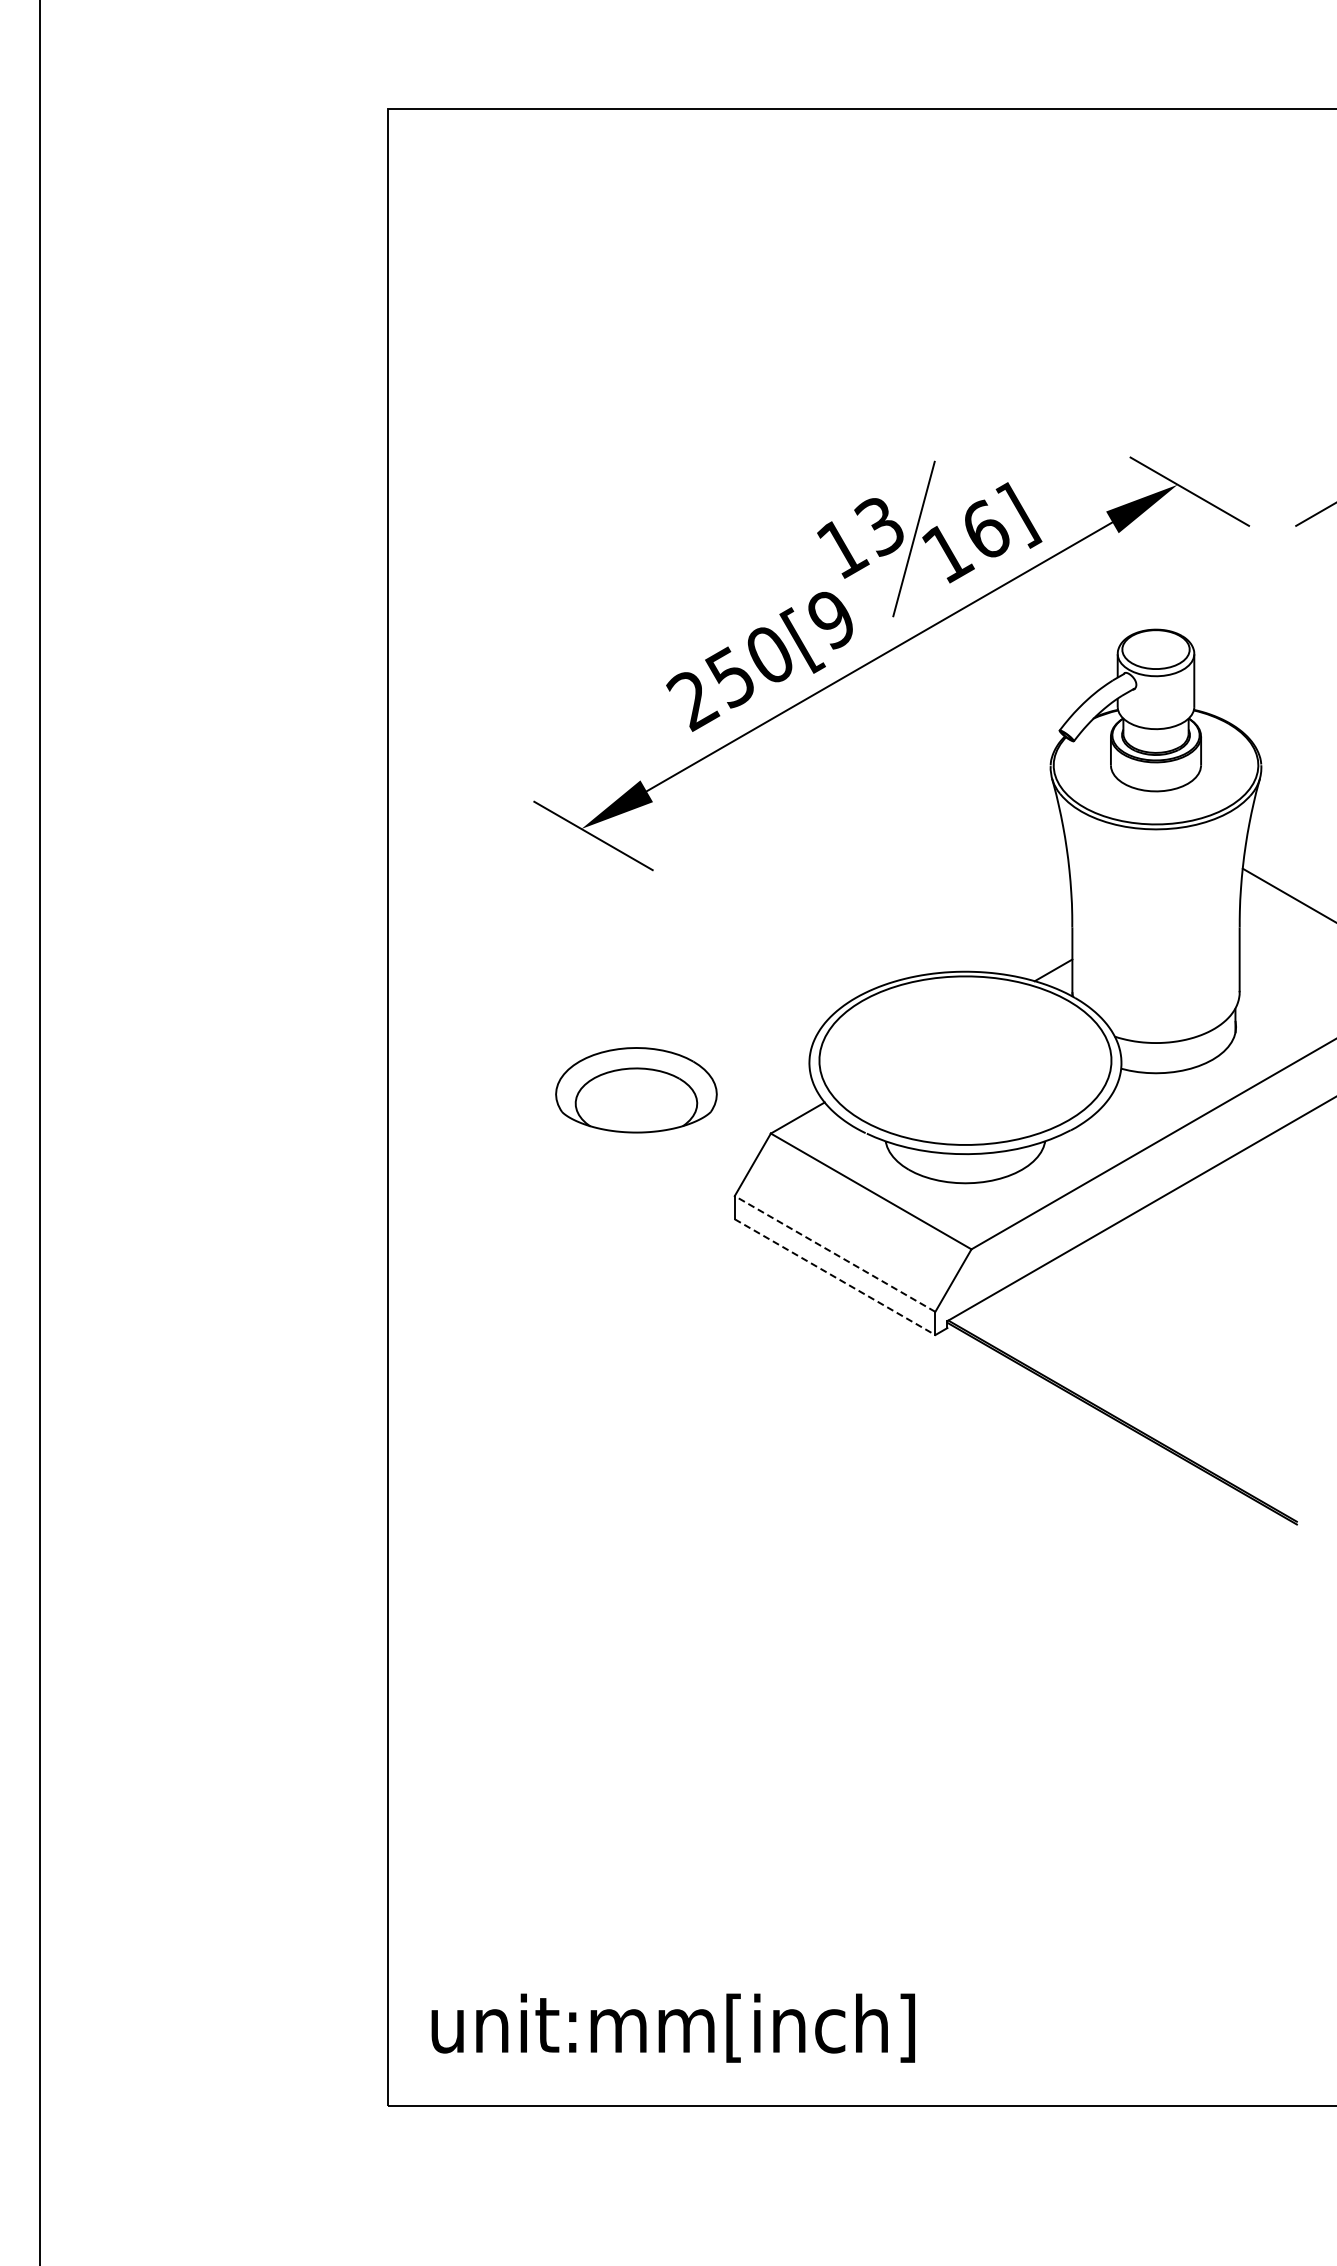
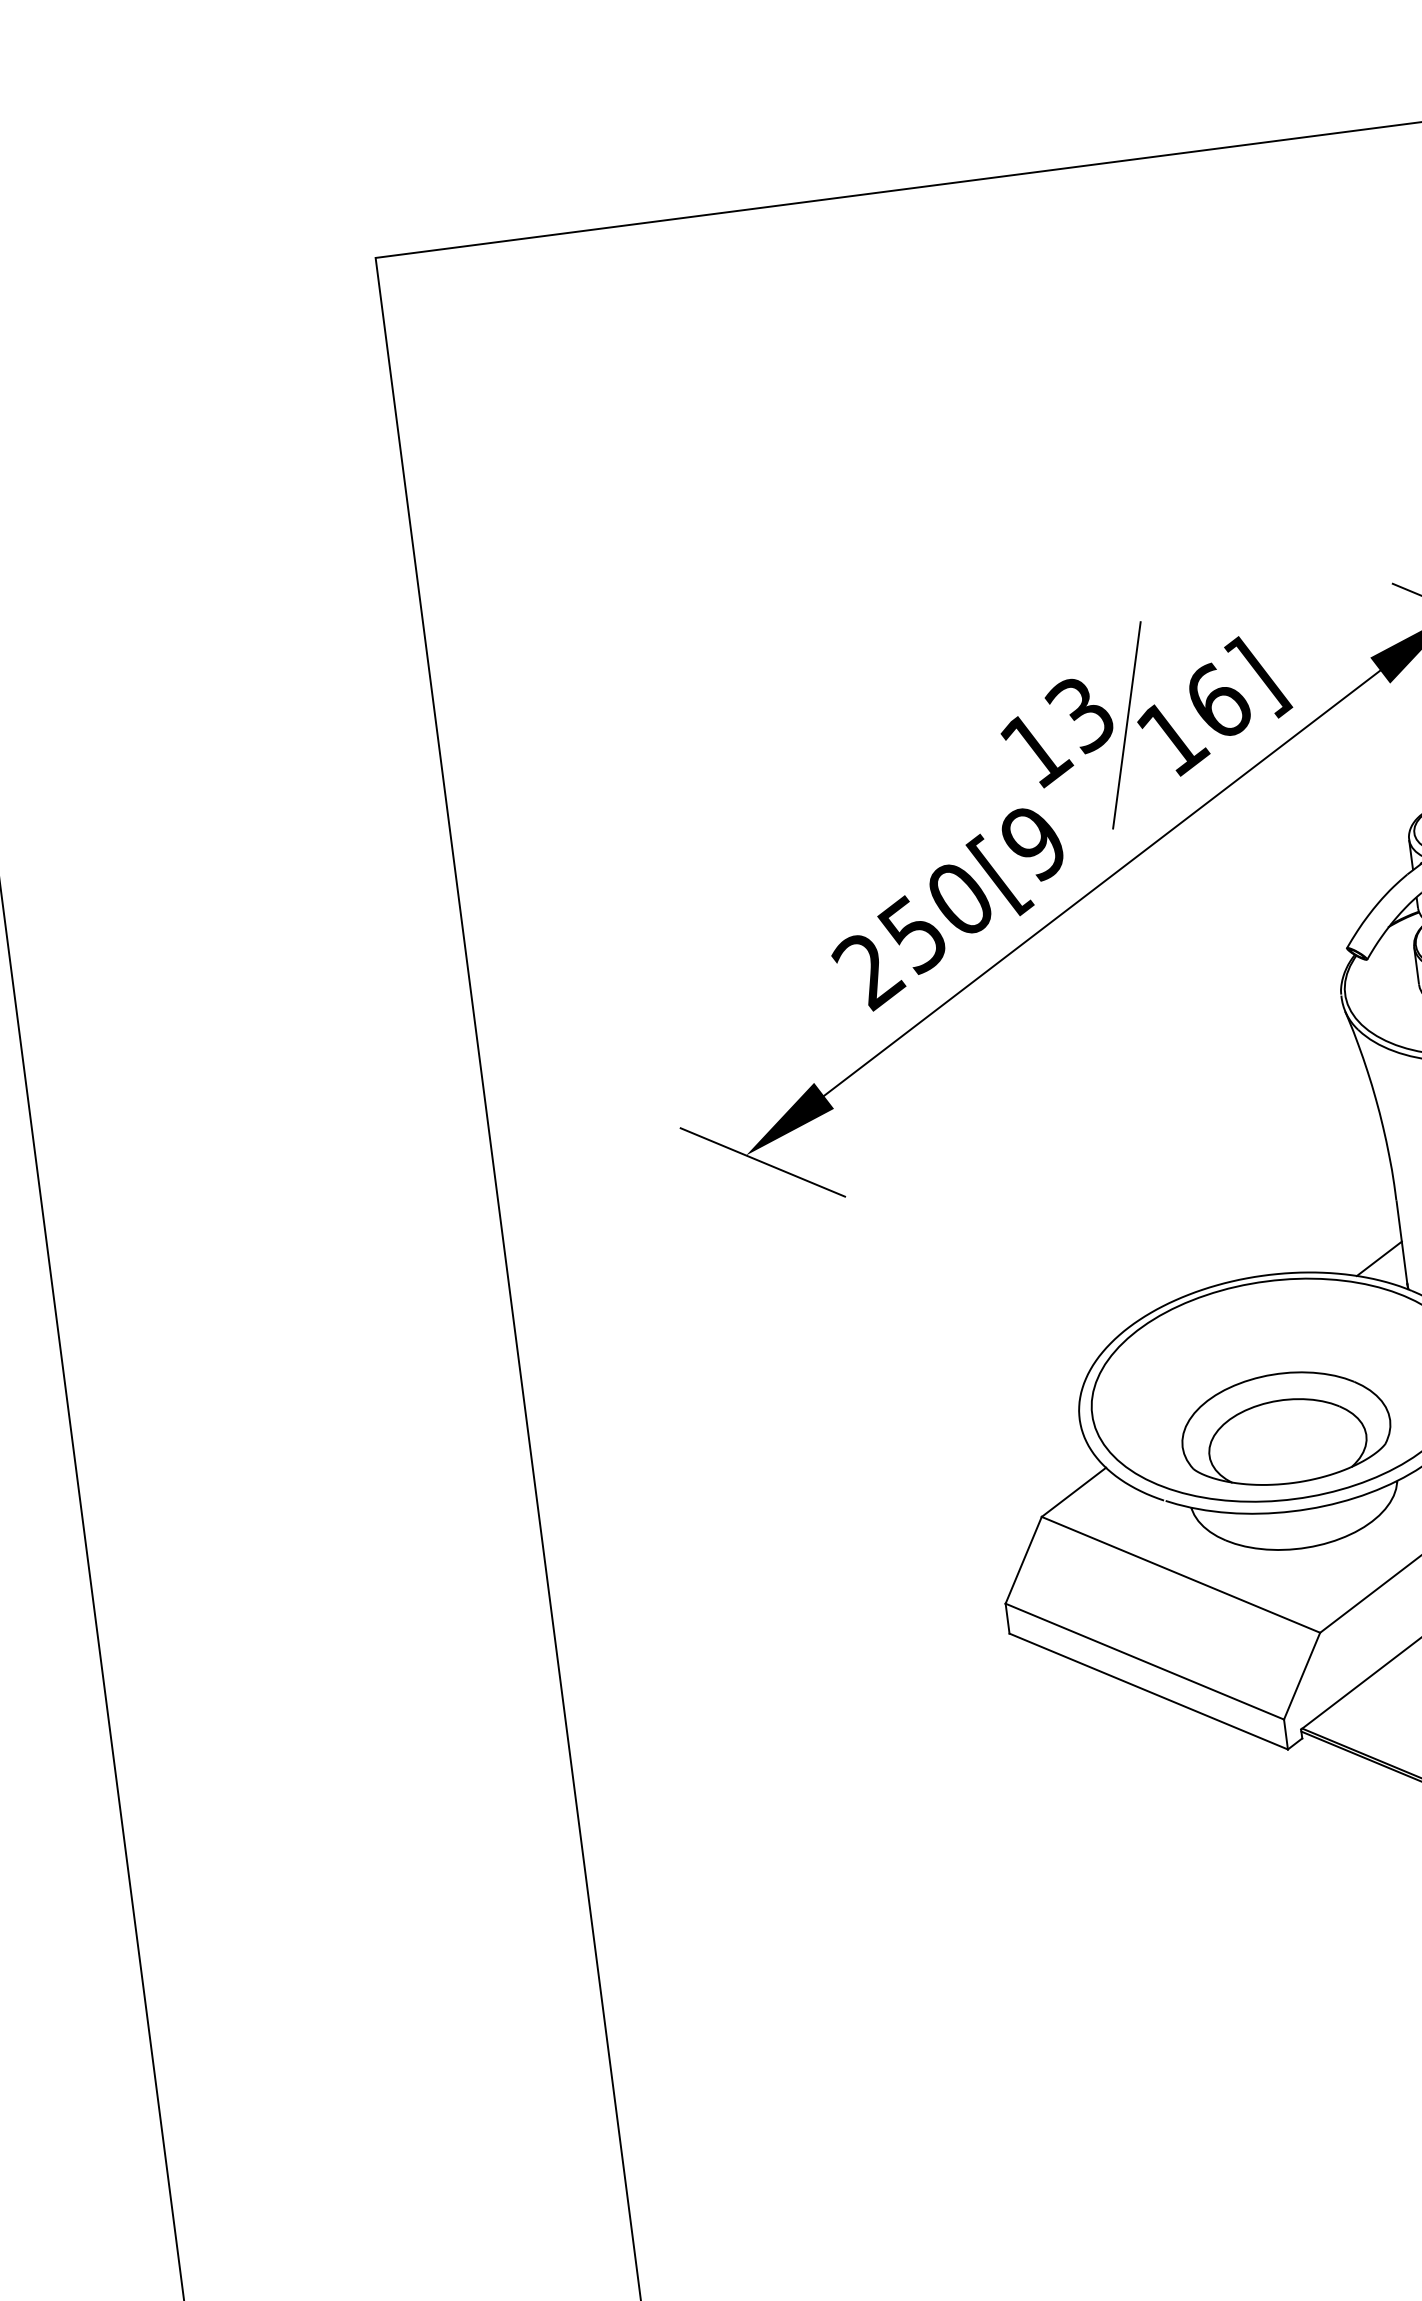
part: (636, 1090) -> (1285, 1428), moved
line: (835, 1253) -> (1145, 1660), dashed -> solid
line: (835, 1277) -> (1149, 1691), dashed -> solid

